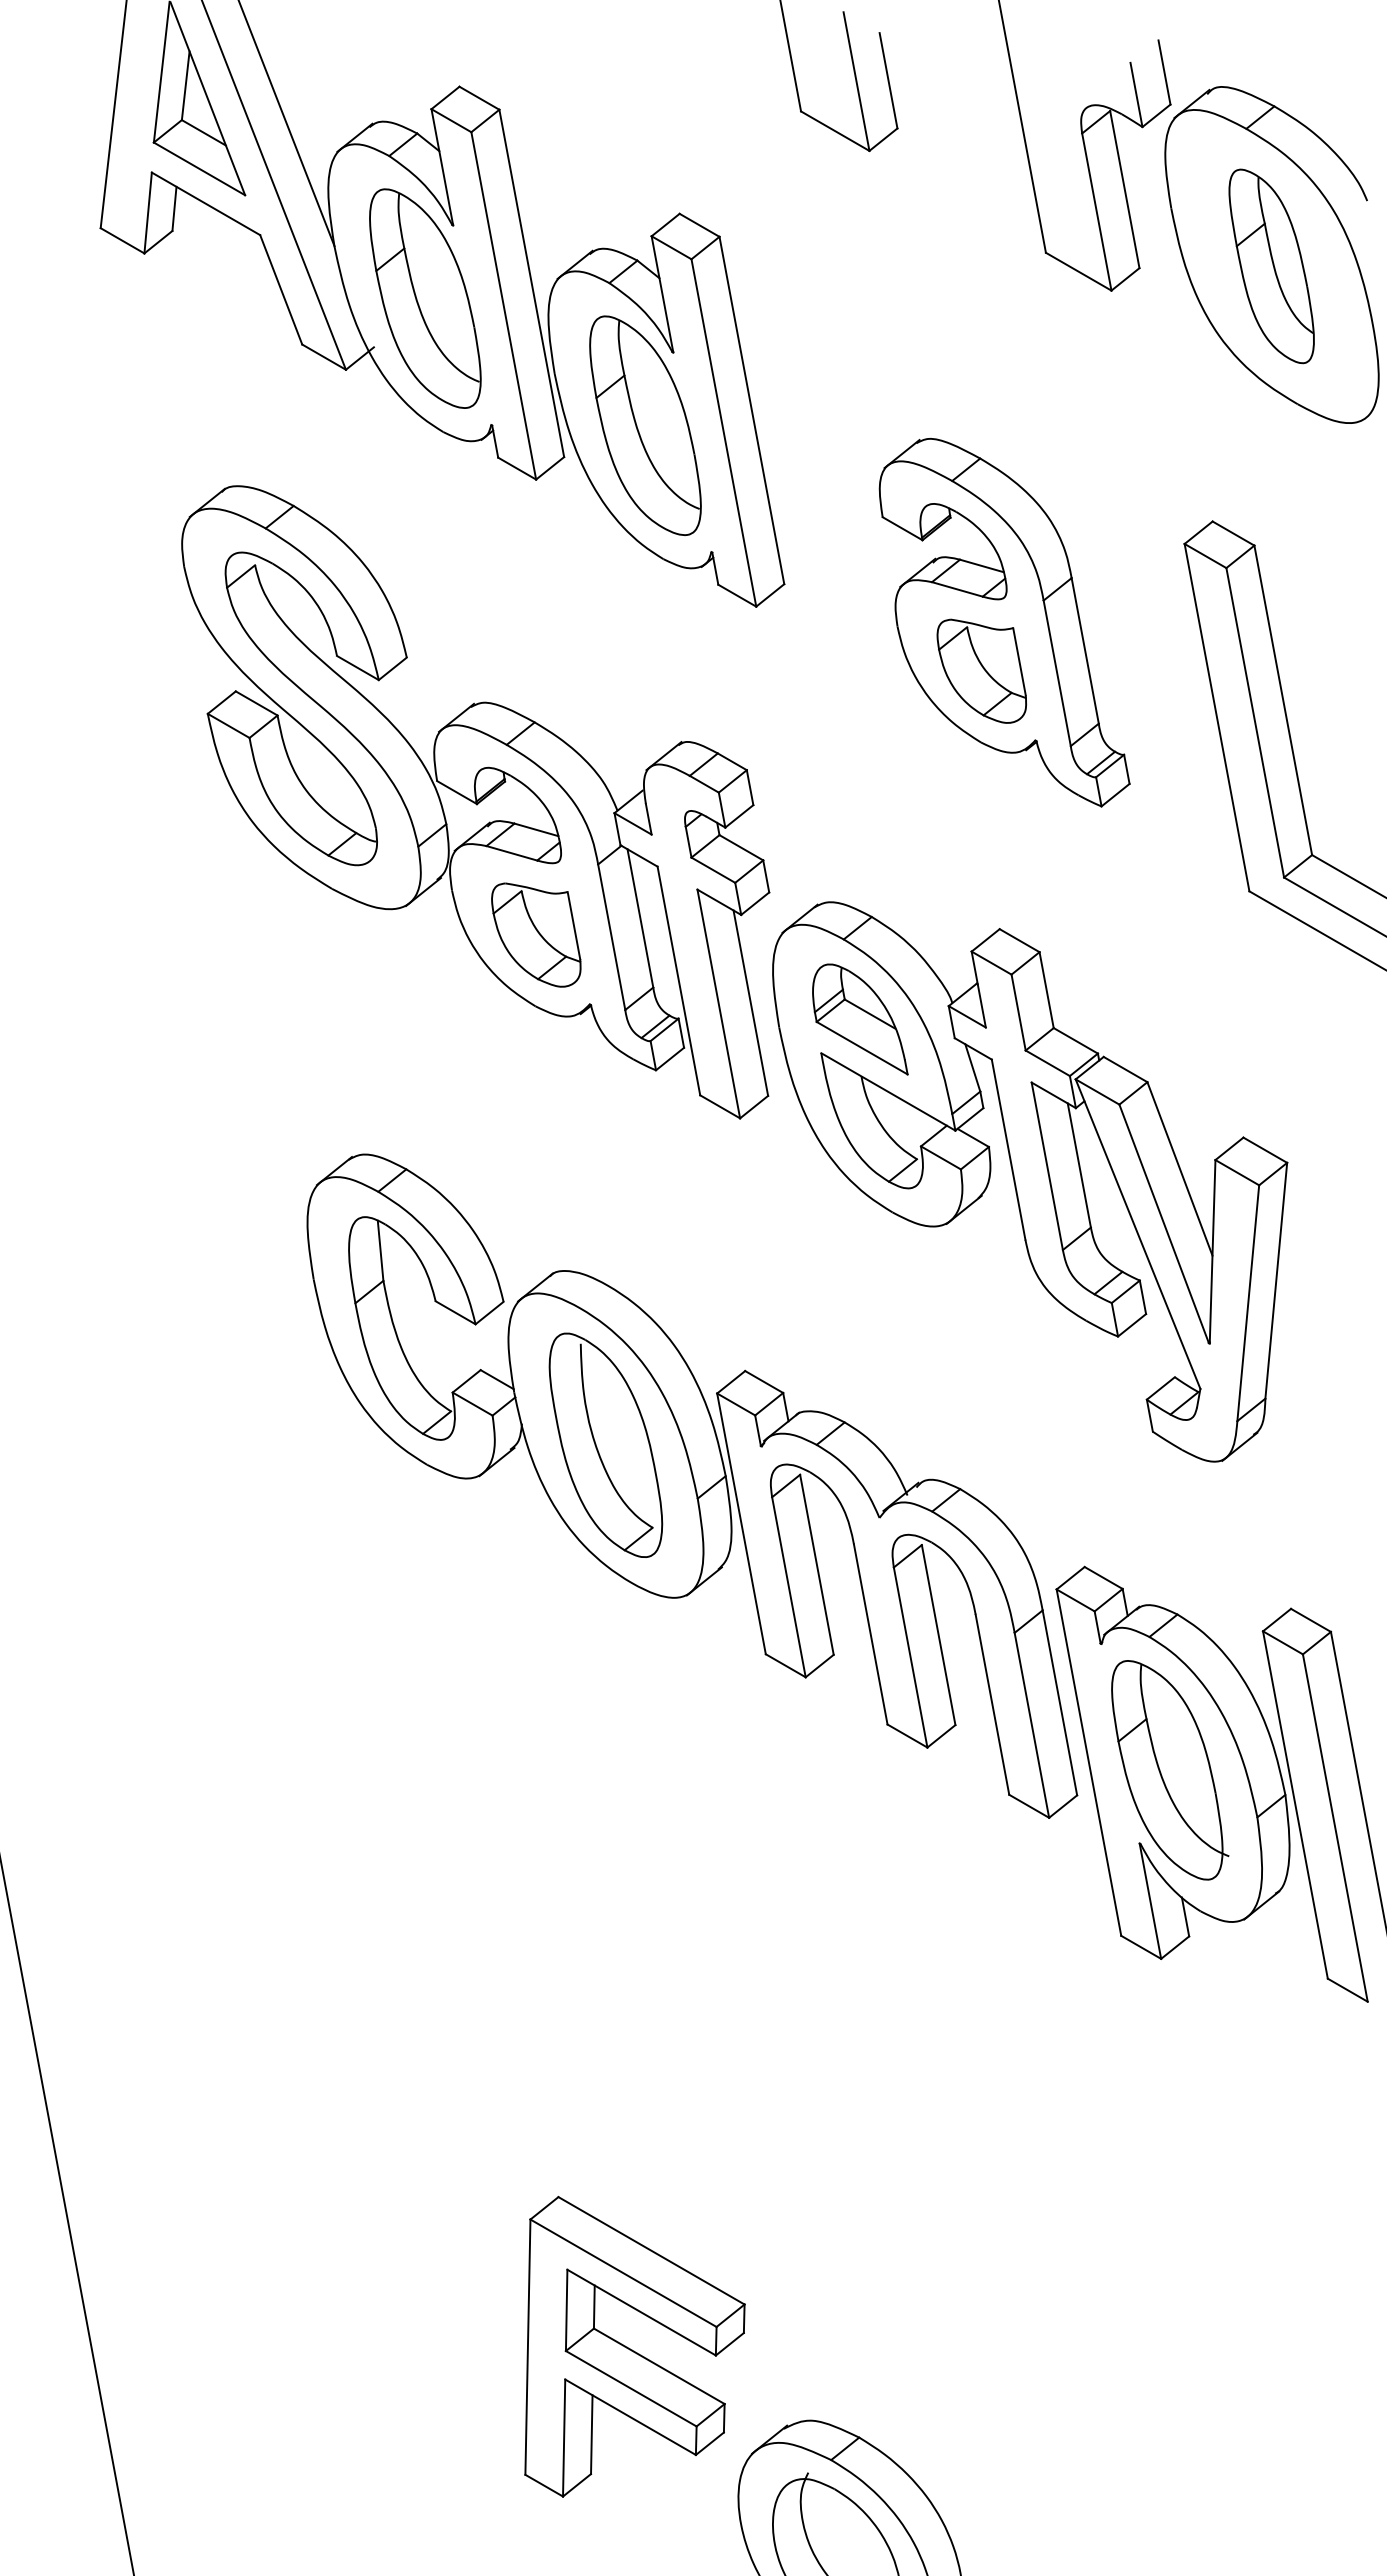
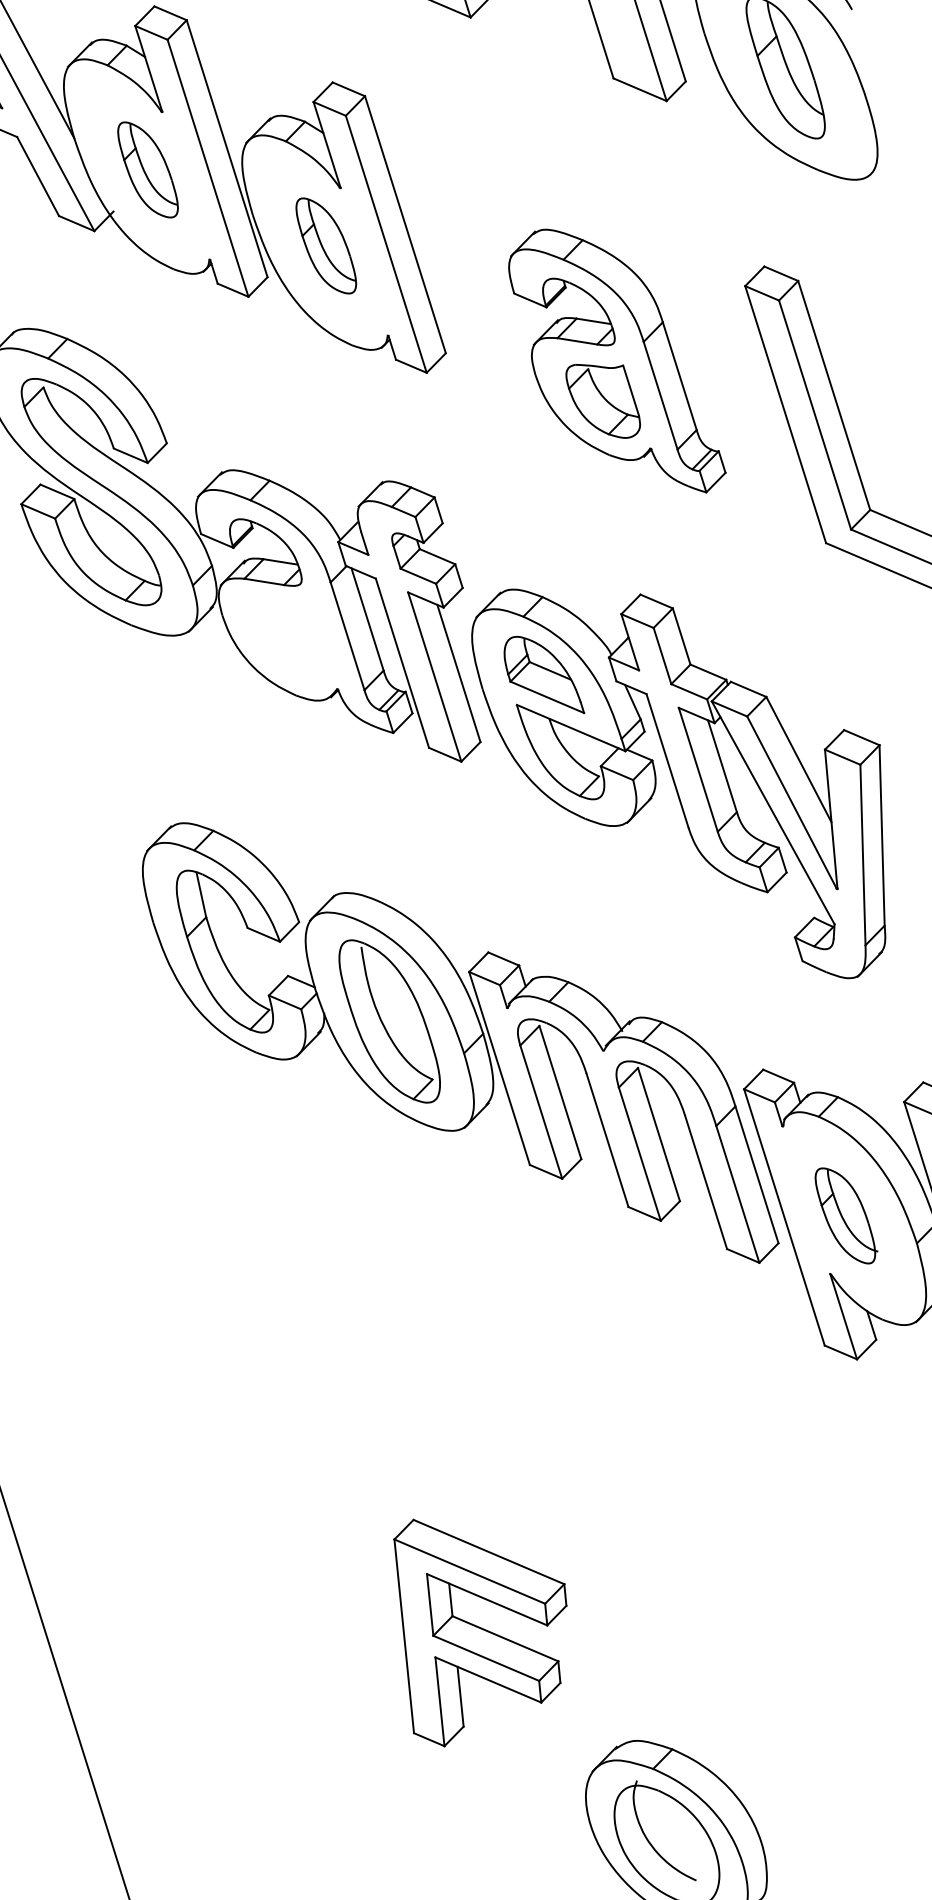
part: (425, 298) -> (148, 169), size x0.6
part: (645, 425) -> (326, 245), size x0.6
part: (536, 934) -> (290, 641), removed
part: (1170, 1770) -> (846, 1215), size x0.6
part: (634, 2346) -> (484, 1626), moved

